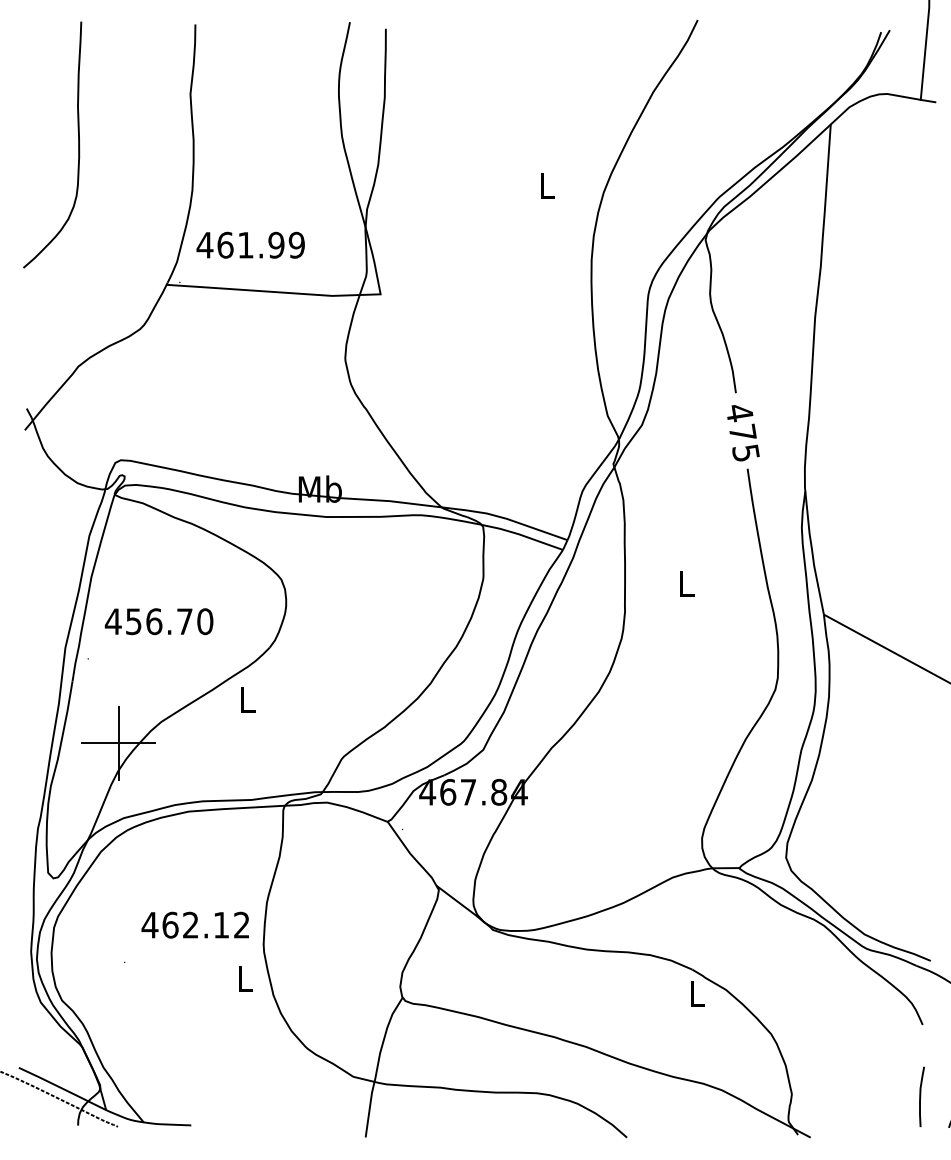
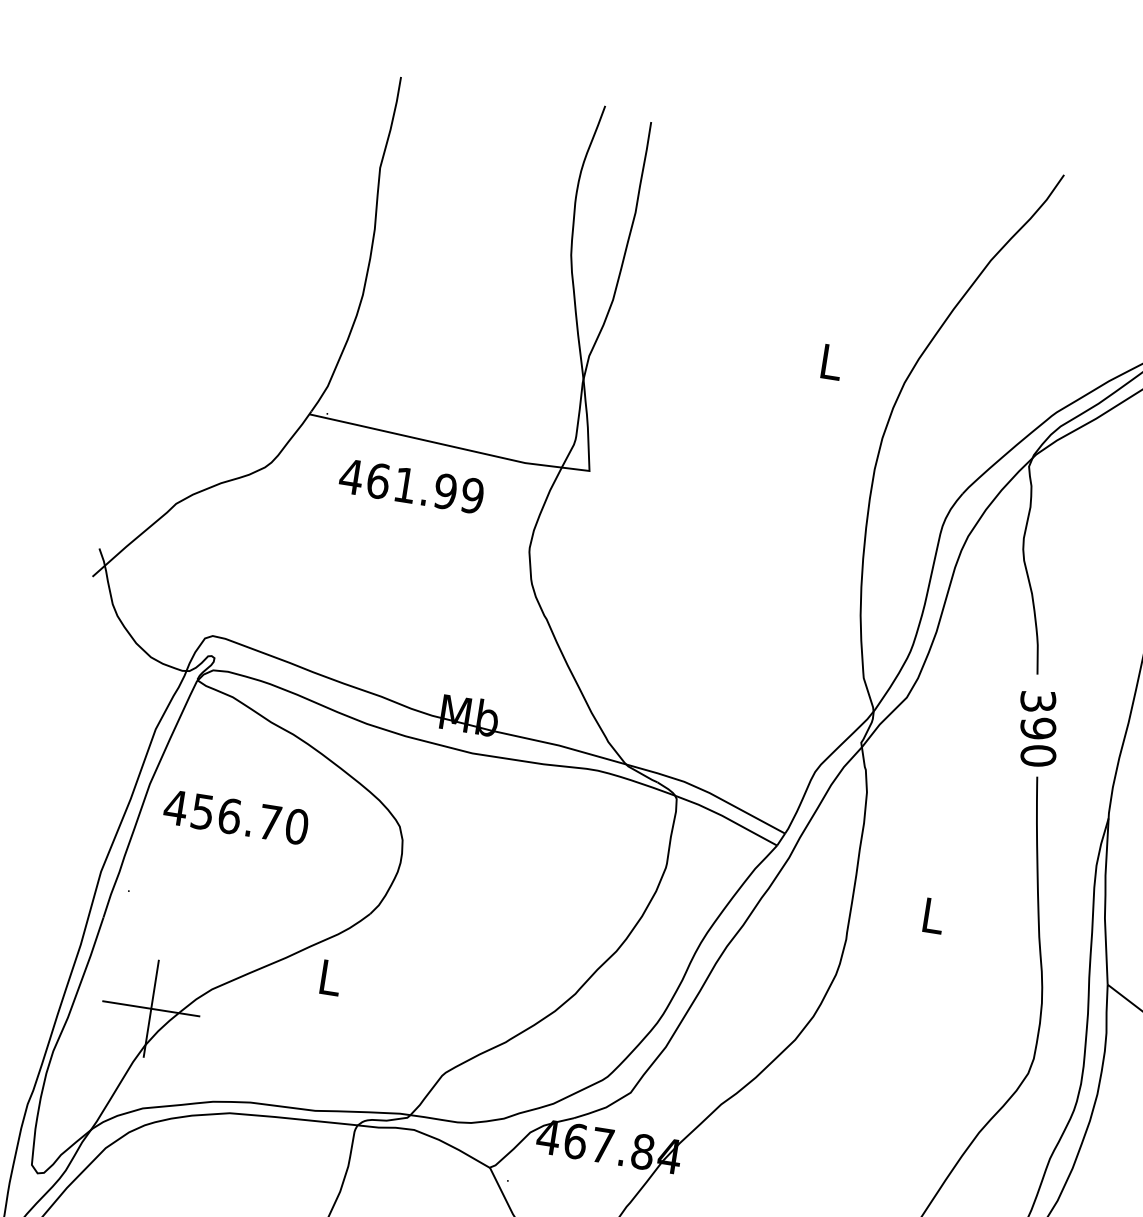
curve: (78, 144) -> (222, 211), removed
text: (250, 244) -> (411, 485), moved
text: (742, 432) -> (1037, 727), 475 -> 390
text: (158, 621) -> (235, 816), moved

